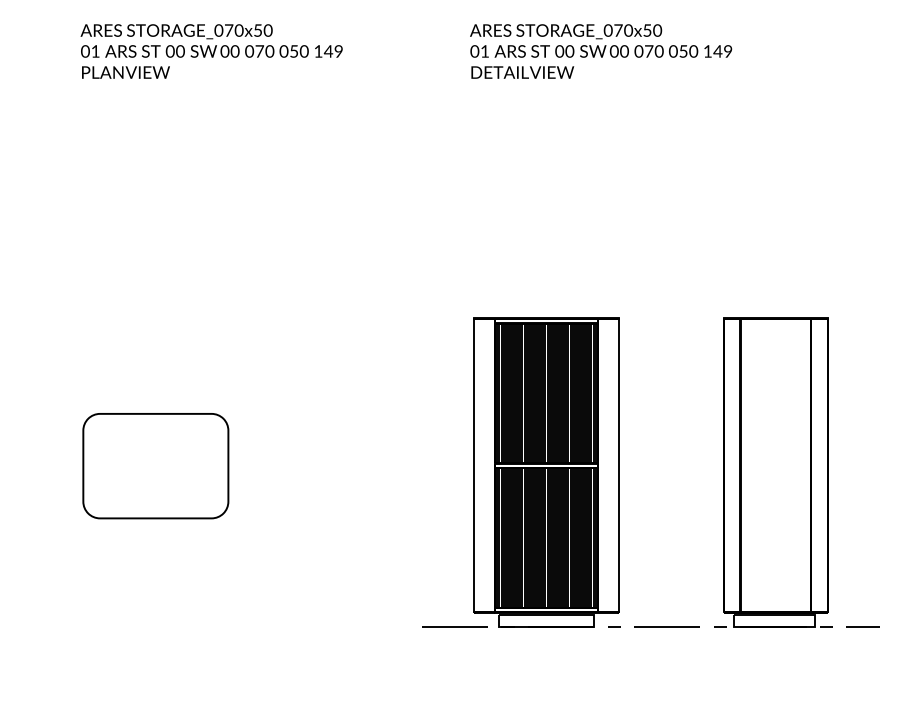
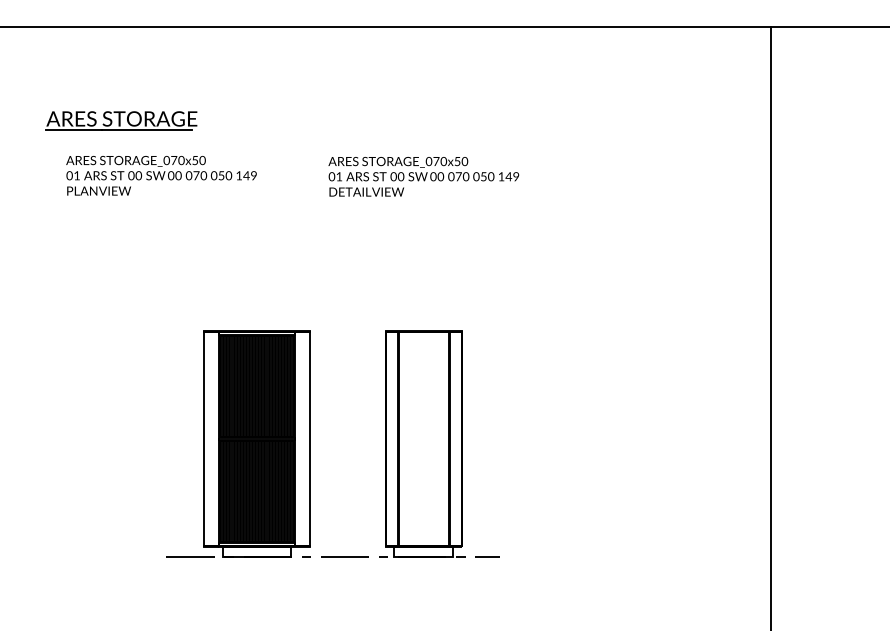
text: (211, 51) -> (161, 175), moved
part: (155, 466) -> (99, 478), removed
part: (619, 471) -> (310, 443), moved

